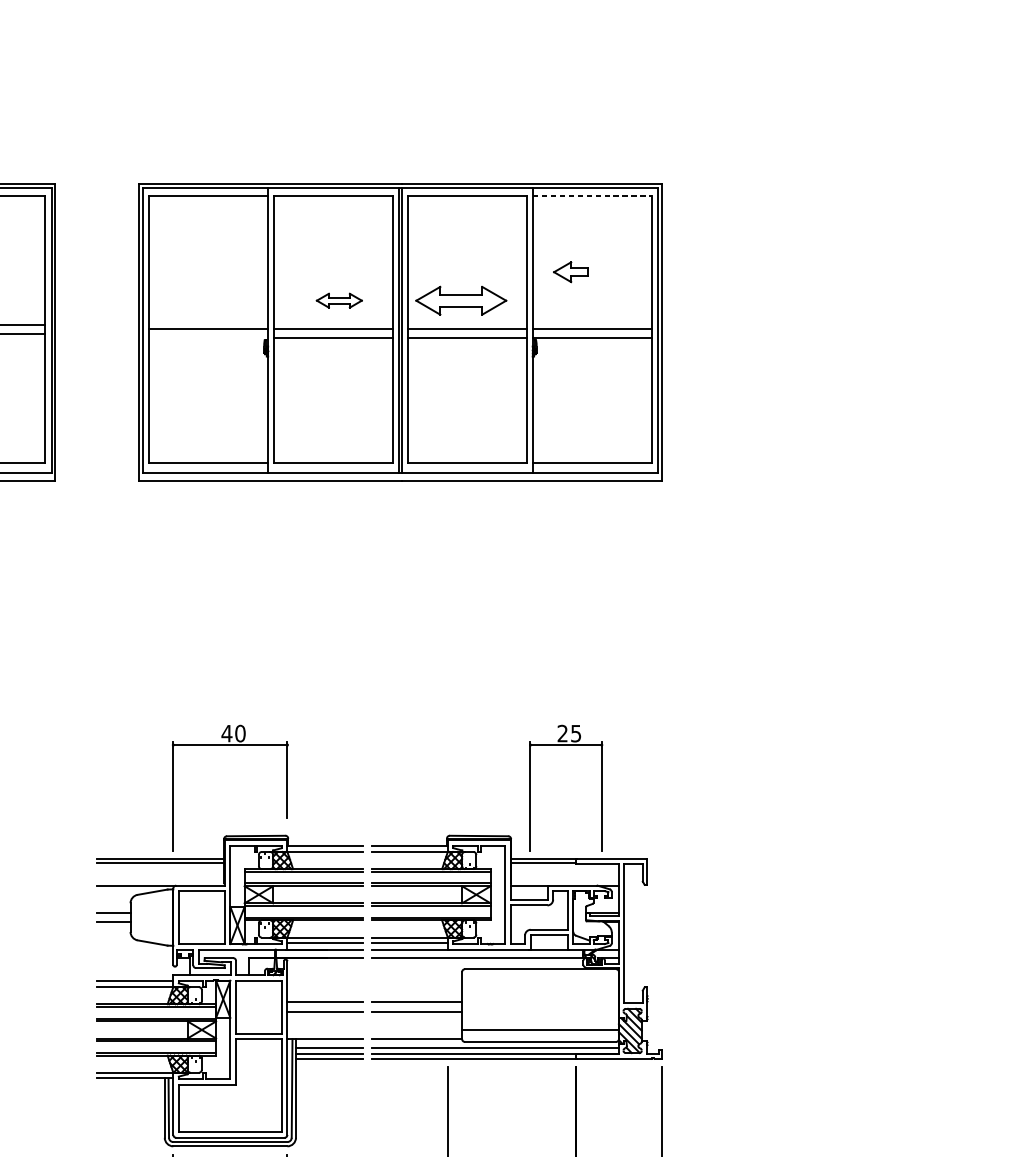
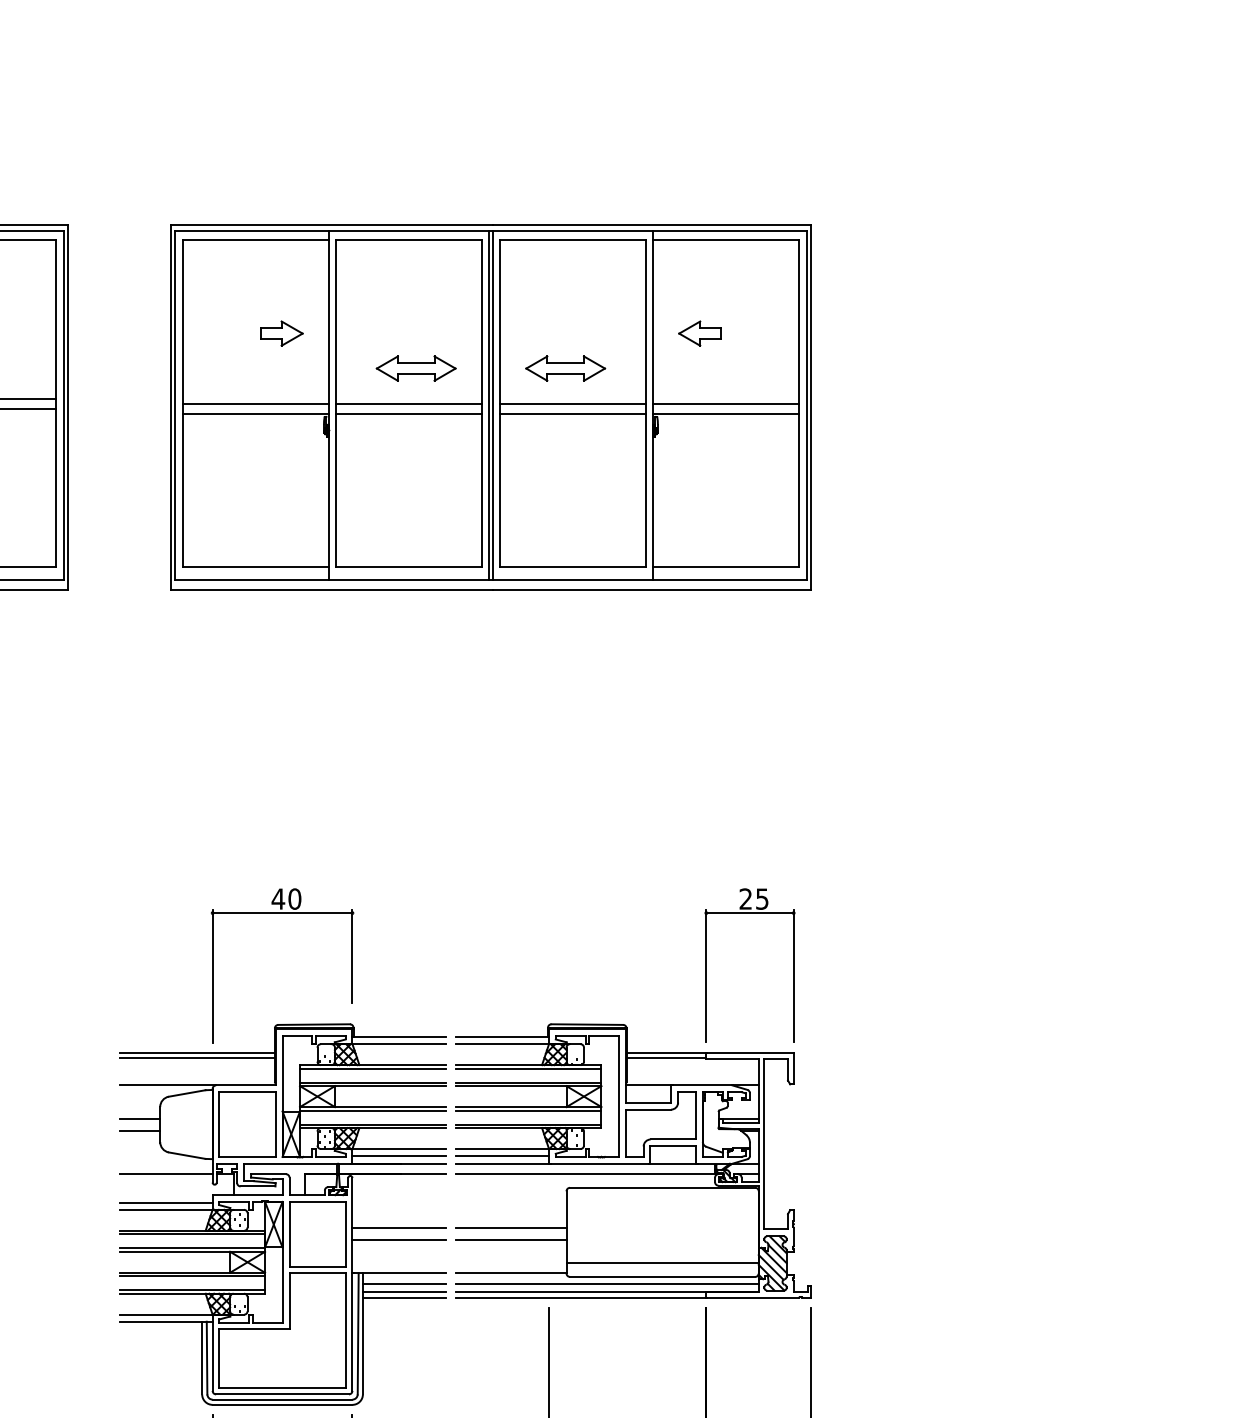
line: (591, 196) -> (725, 240), dashed -> solid
part: (229, 272) -> (281, 333), added
part: (338, 300) -> (415, 368), size x1.43
part: (461, 300) -> (565, 368), size x0.71
line: (208, 338) -> (255, 414), added
part: (530, 787) -> (706, 965), moved
line: (134, 958) -> (165, 1174), added

